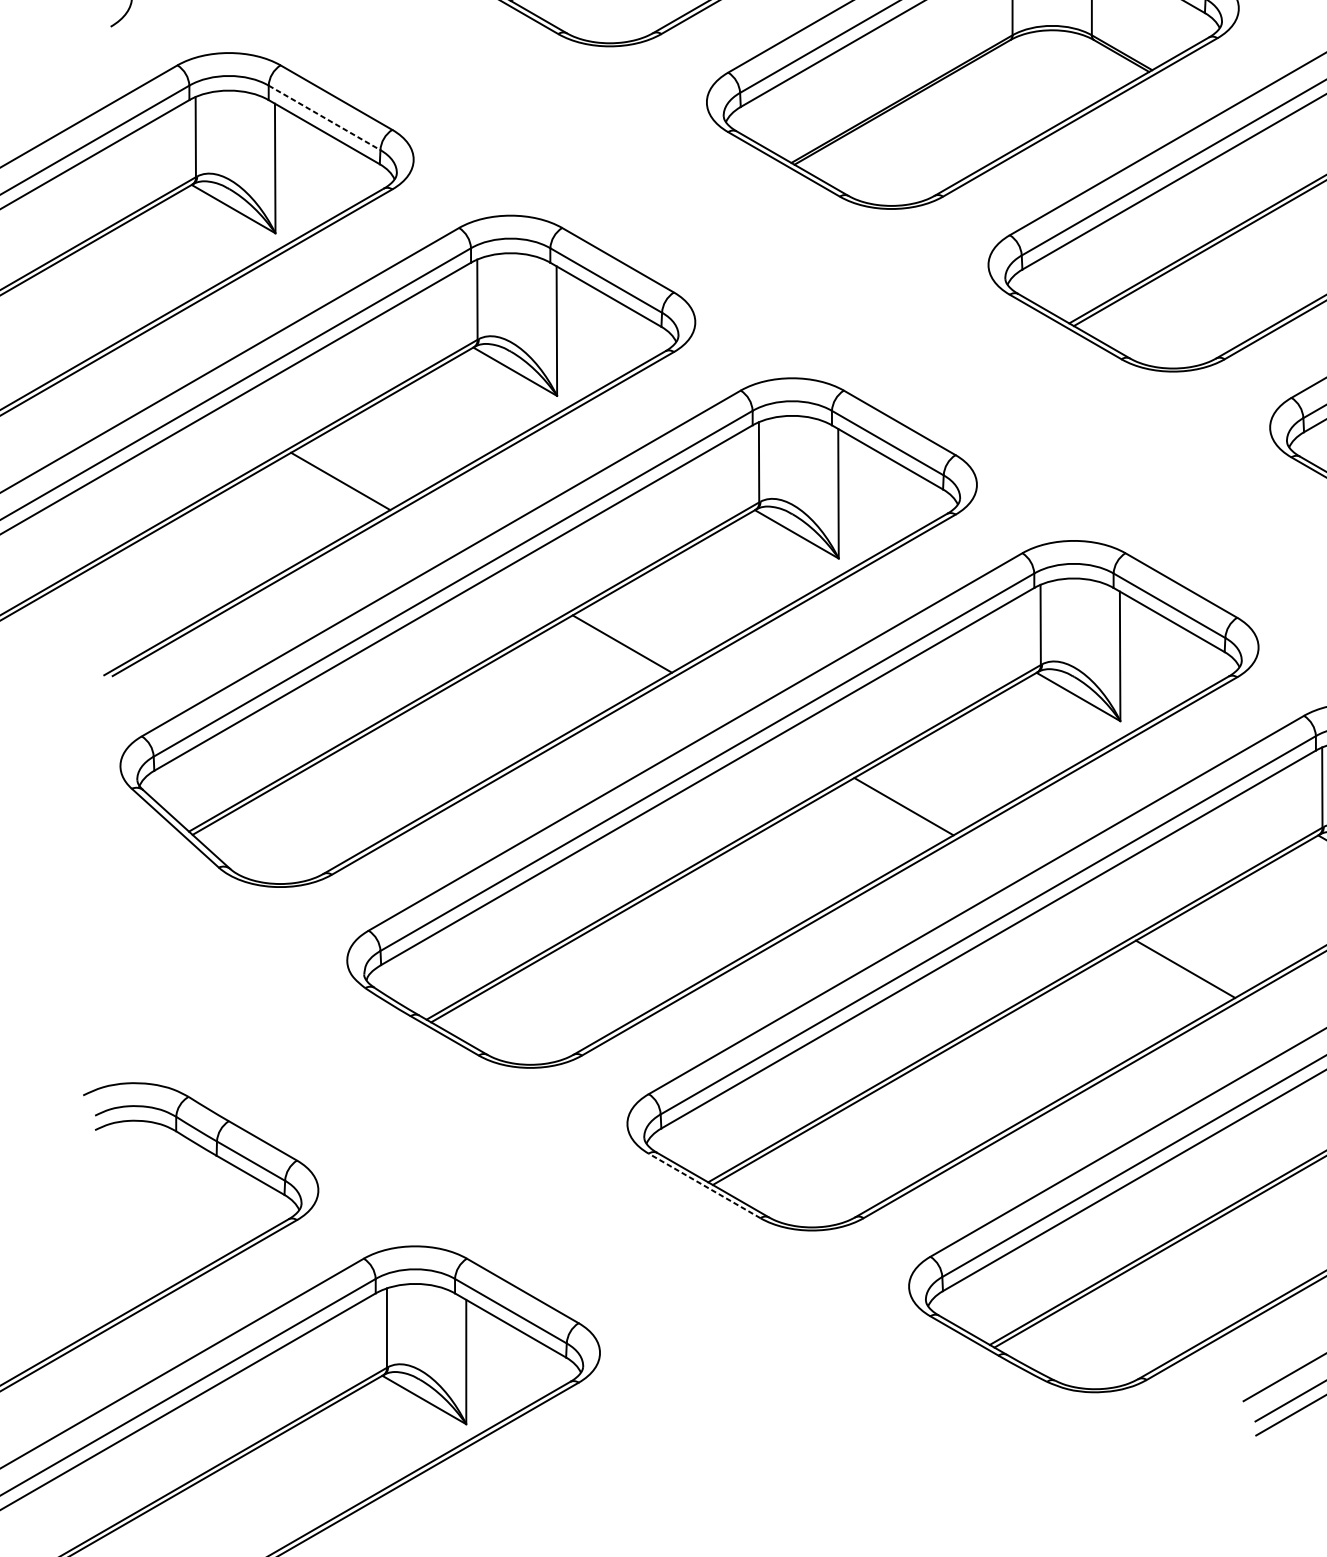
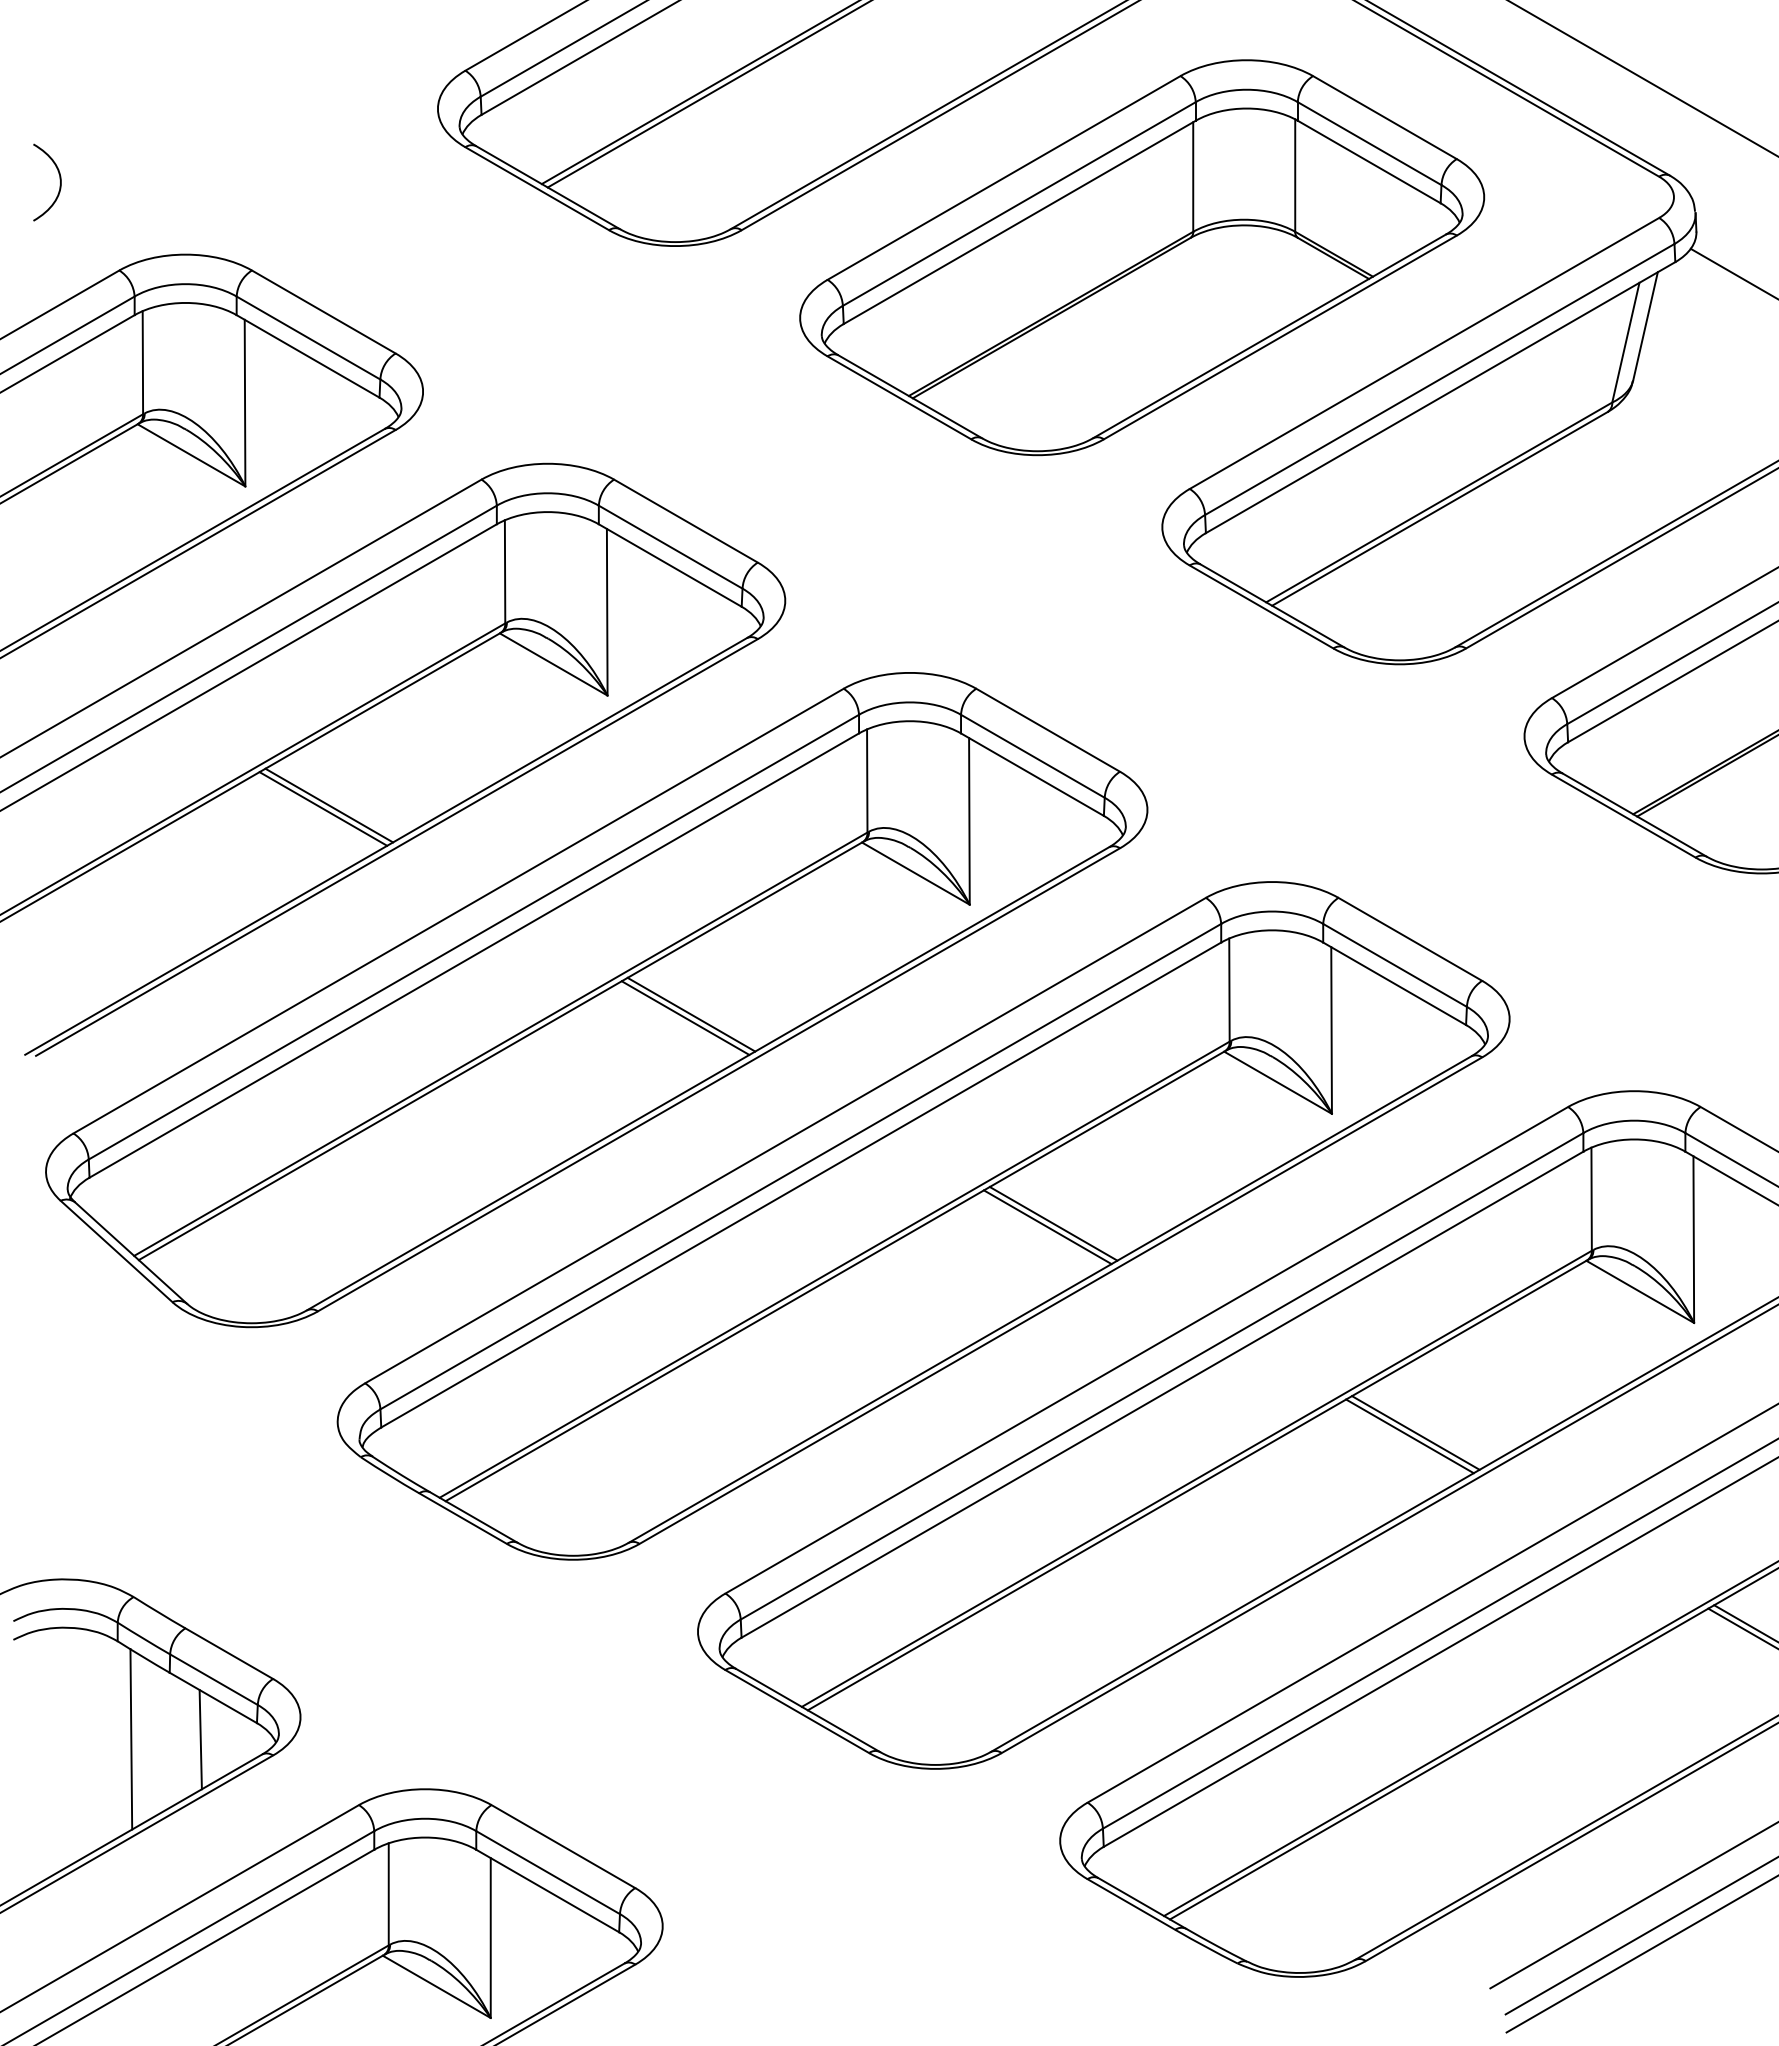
line: (324, 118) -> (308, 338), dashed -> solid
line: (336, 483) -> (323, 808), added
line: (617, 646) -> (685, 1017), added
line: (899, 809) -> (1047, 1227), added
line: (1180, 972) -> (1409, 1436), added
line: (704, 1185) -> (797, 1711), dashed -> solid
line: (186, 1207) -> (131, 1739), added
line: (240, 1207) -> (200, 1739), added

